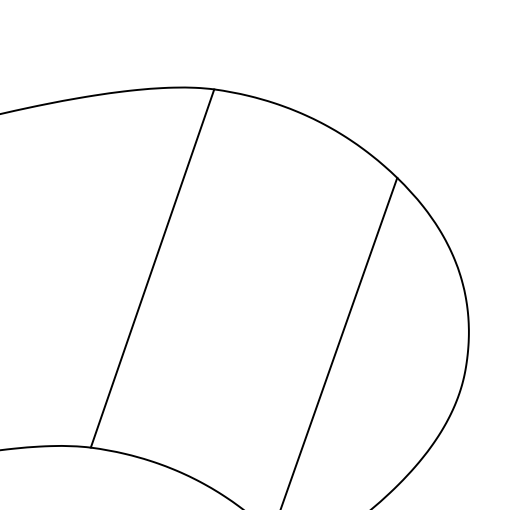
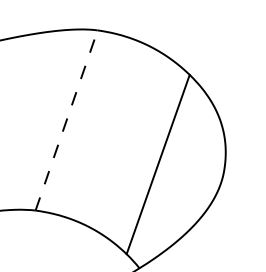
line: (152, 268) -> (66, 120), solid -> dashed

